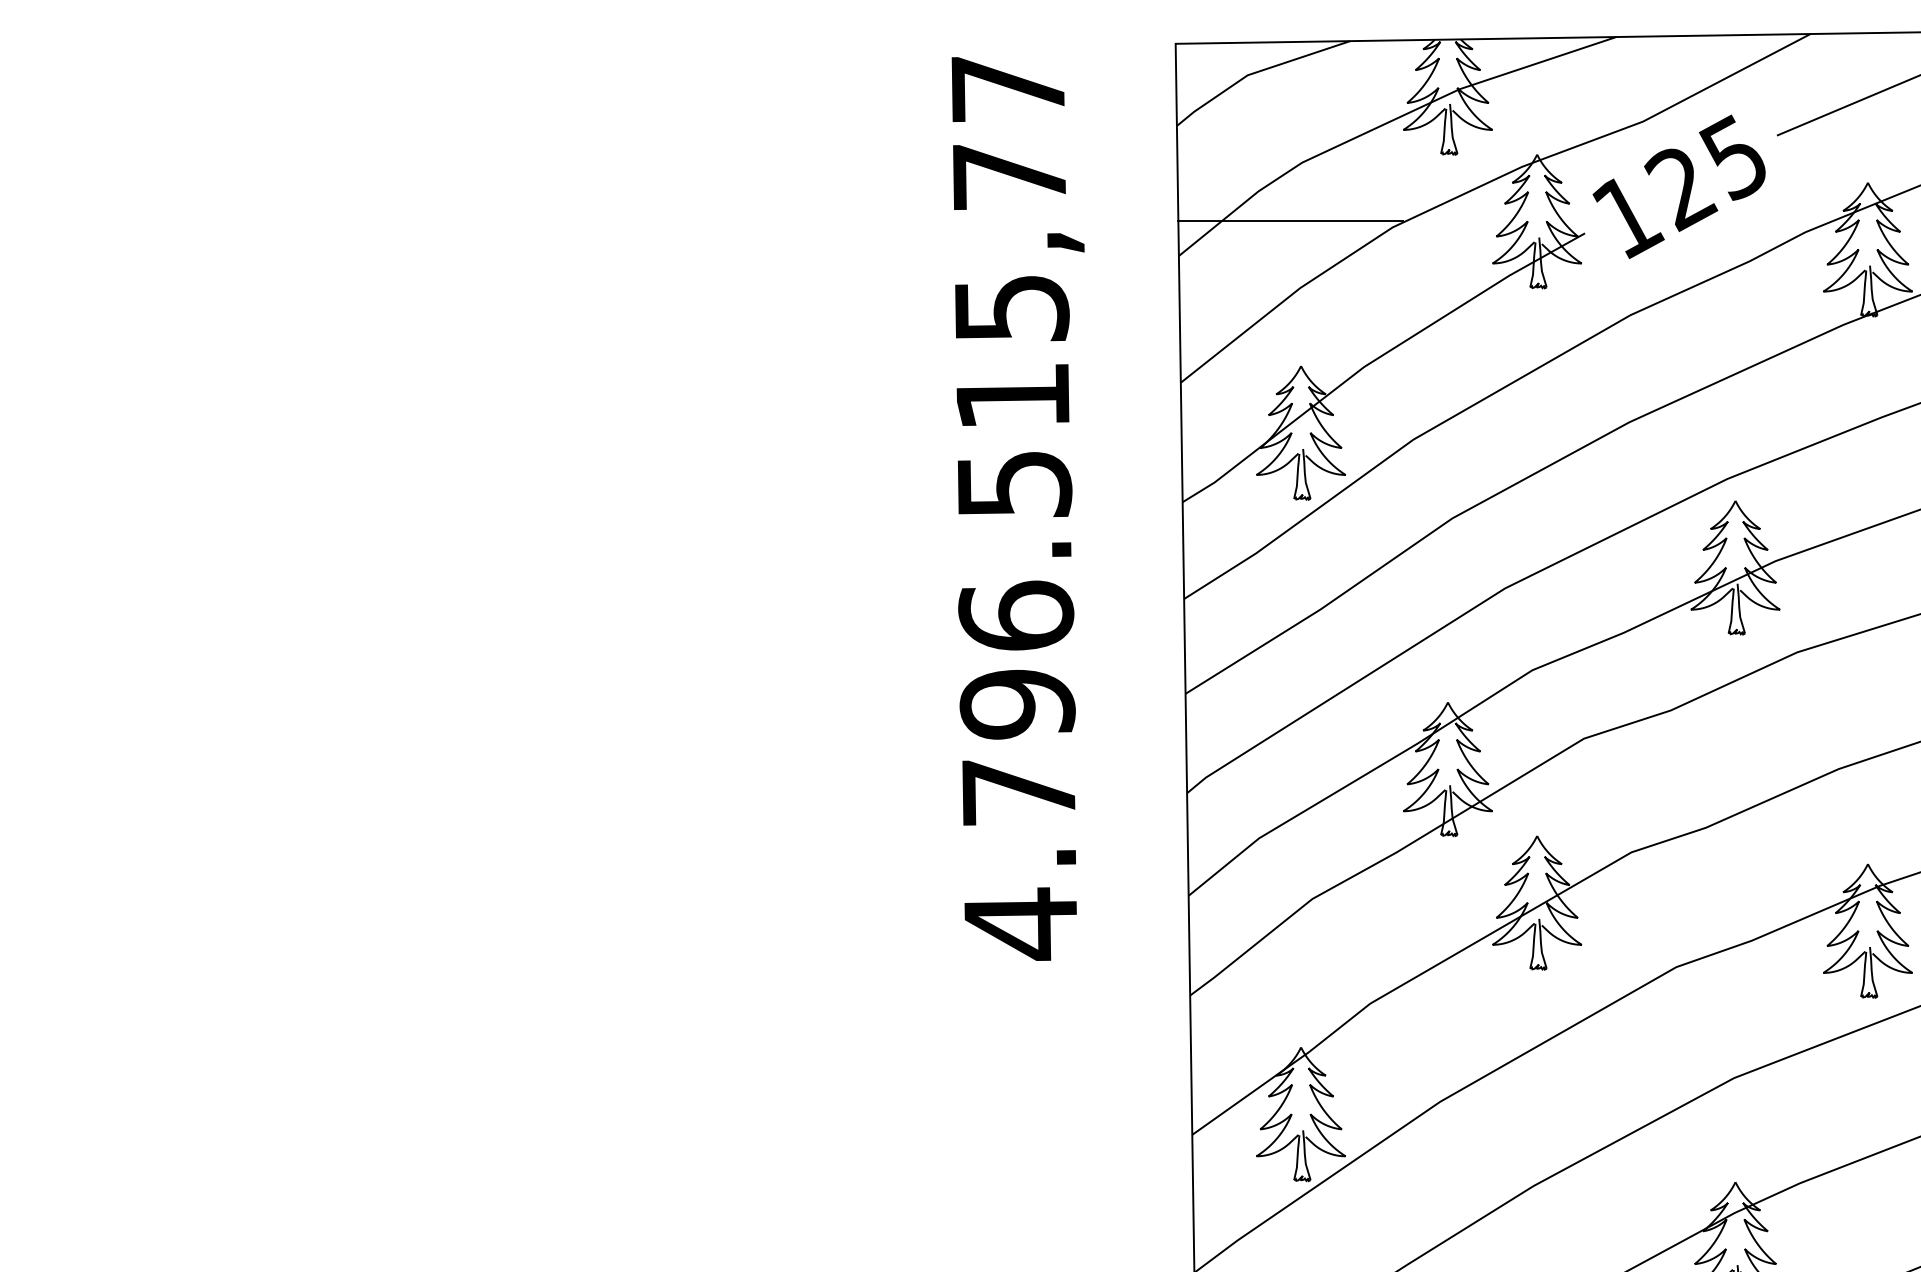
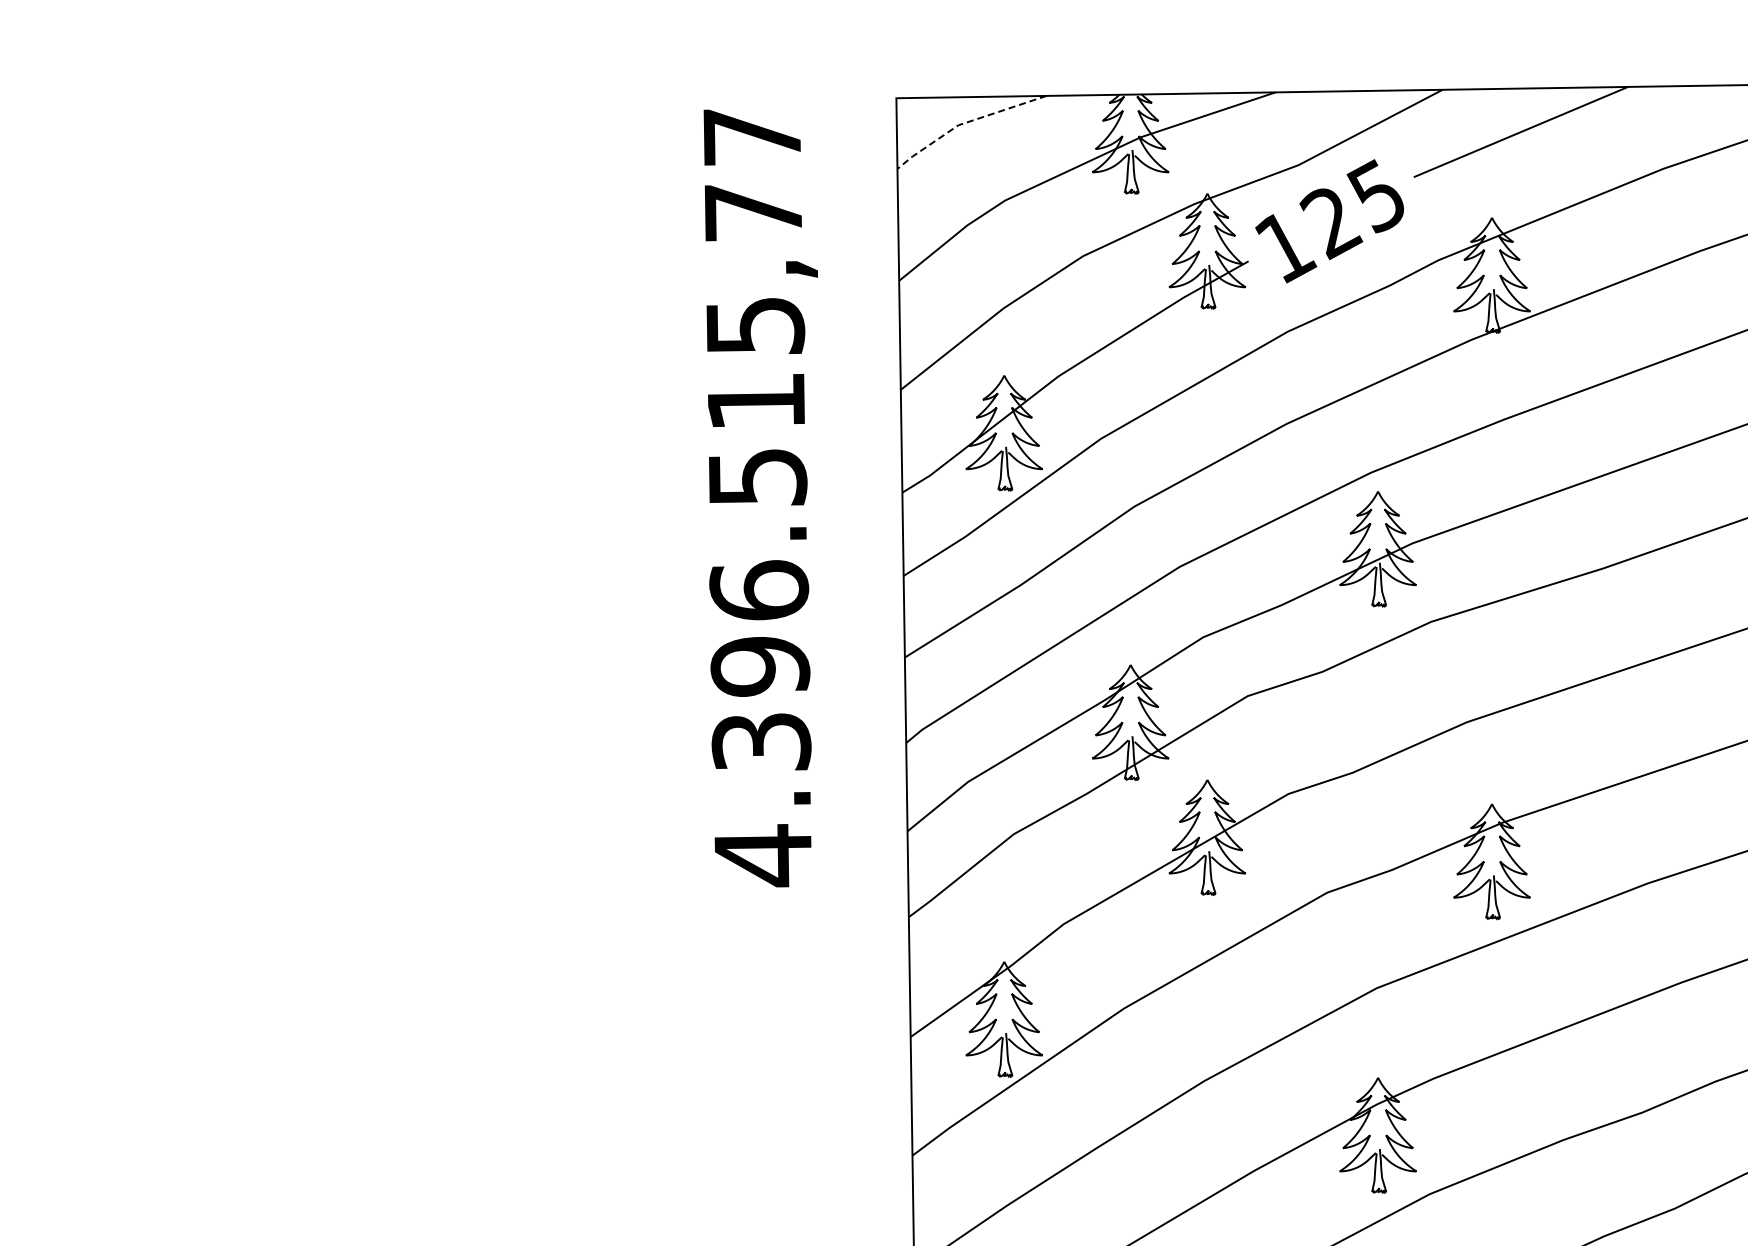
line: (1256, 73) -> (965, 123), solid -> dashed
line: (1289, 220) -> (994, 250), removed
text: (1018, 791) -> (761, 741), 4.796.515,77 -> 4.396.515,77

